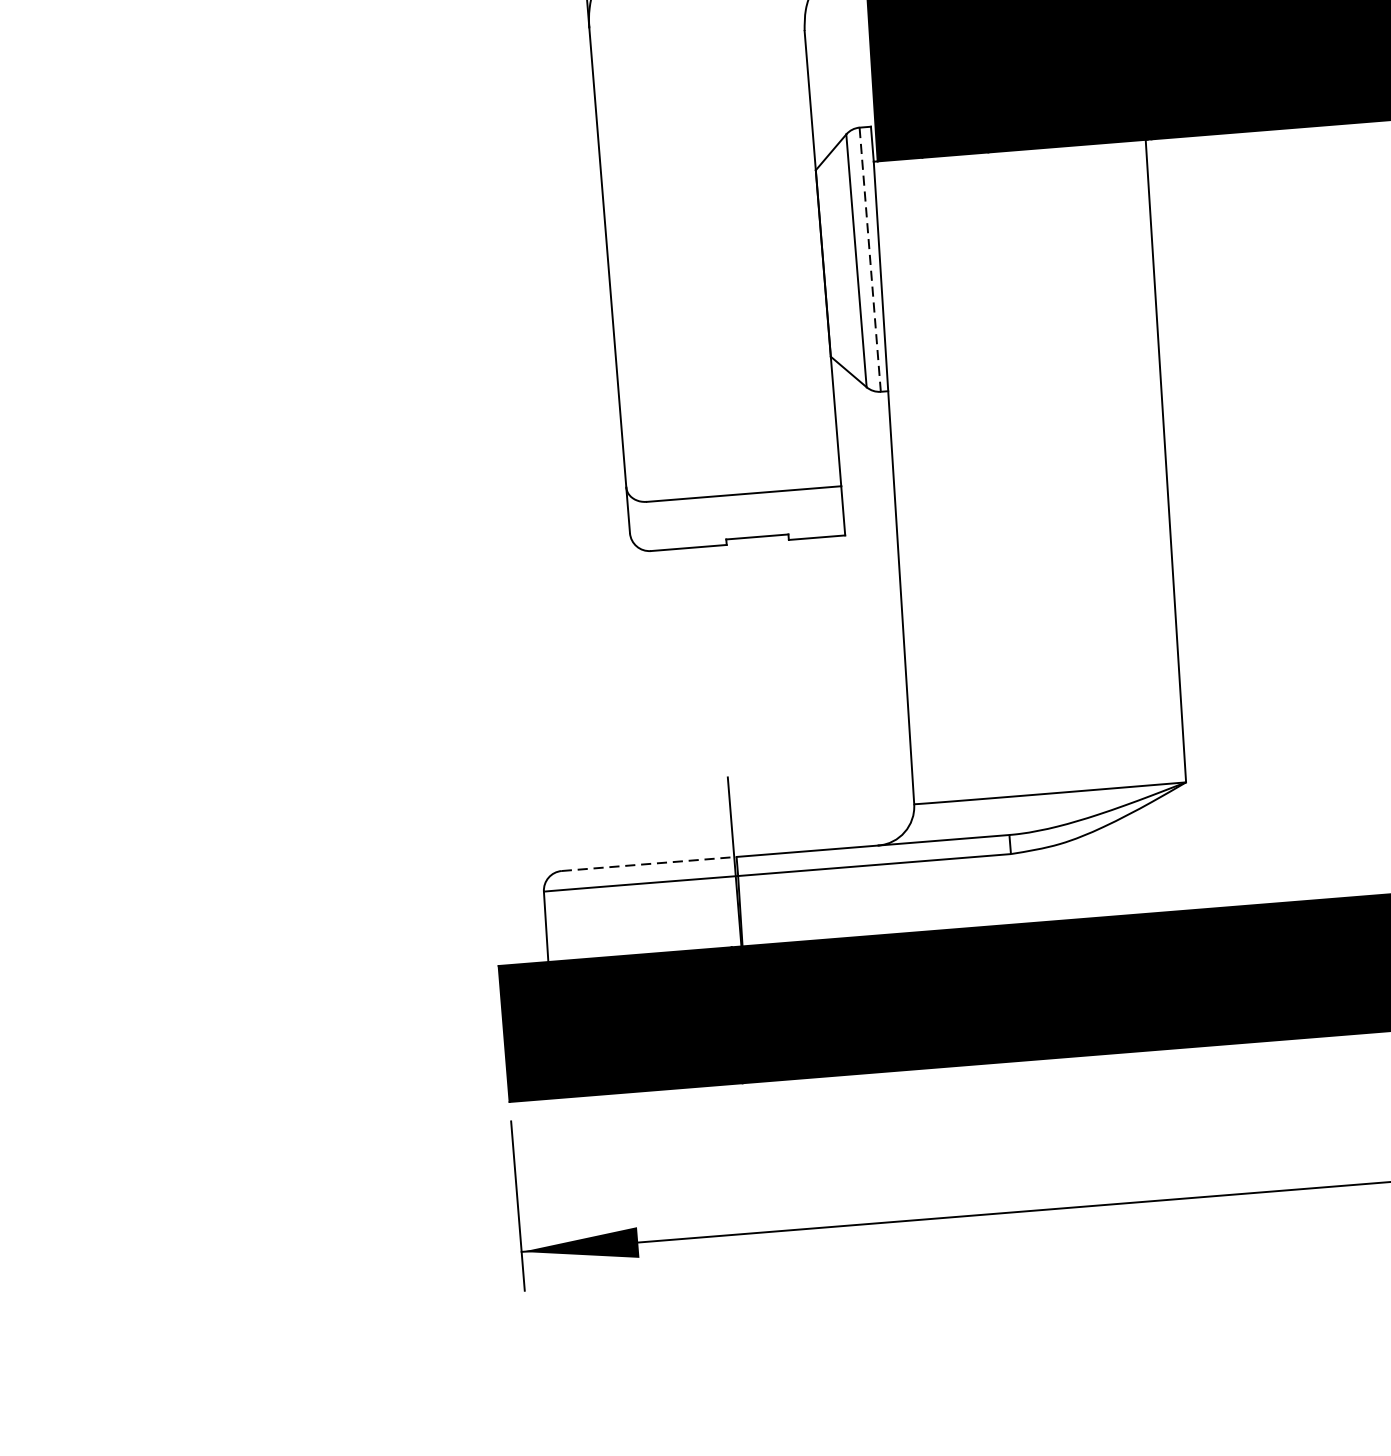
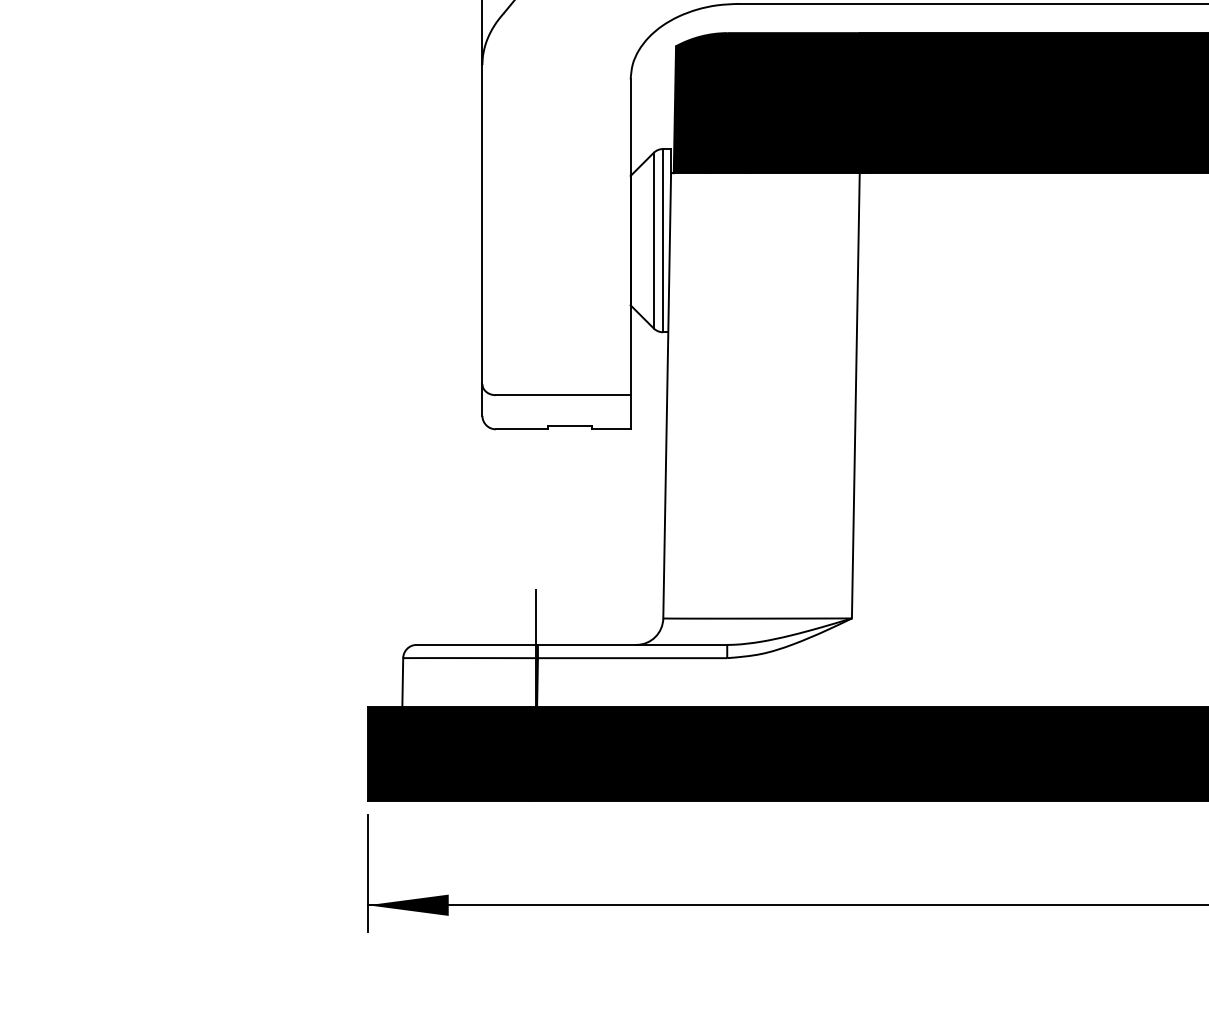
line: (870, 259) -> (663, 240), dashed -> solid
line: (649, 863) -> (477, 644), dashed -> solid

